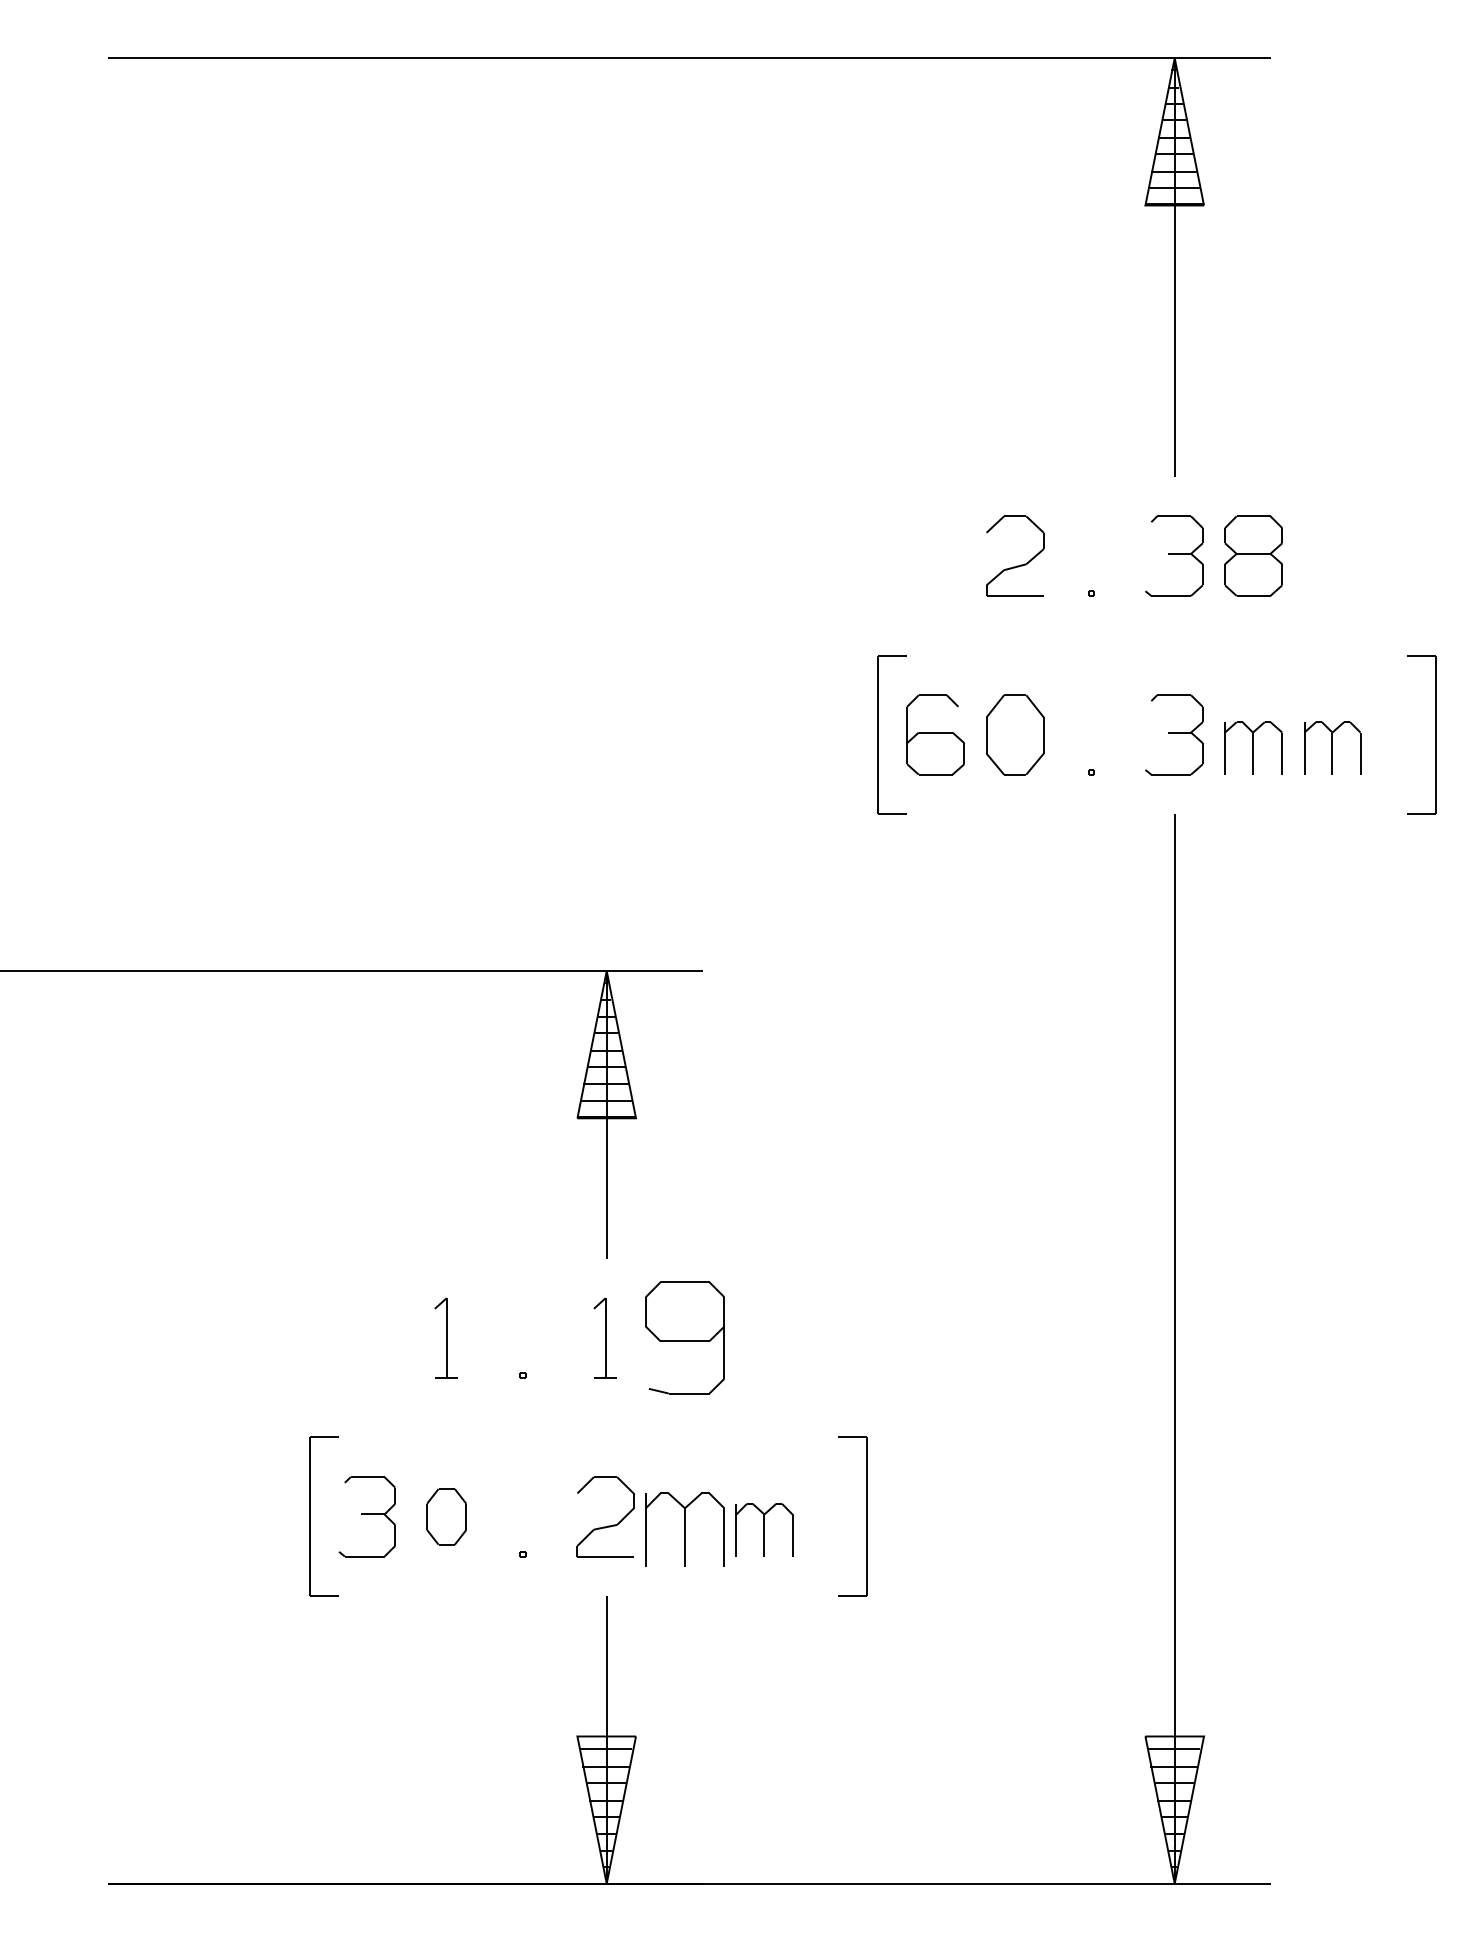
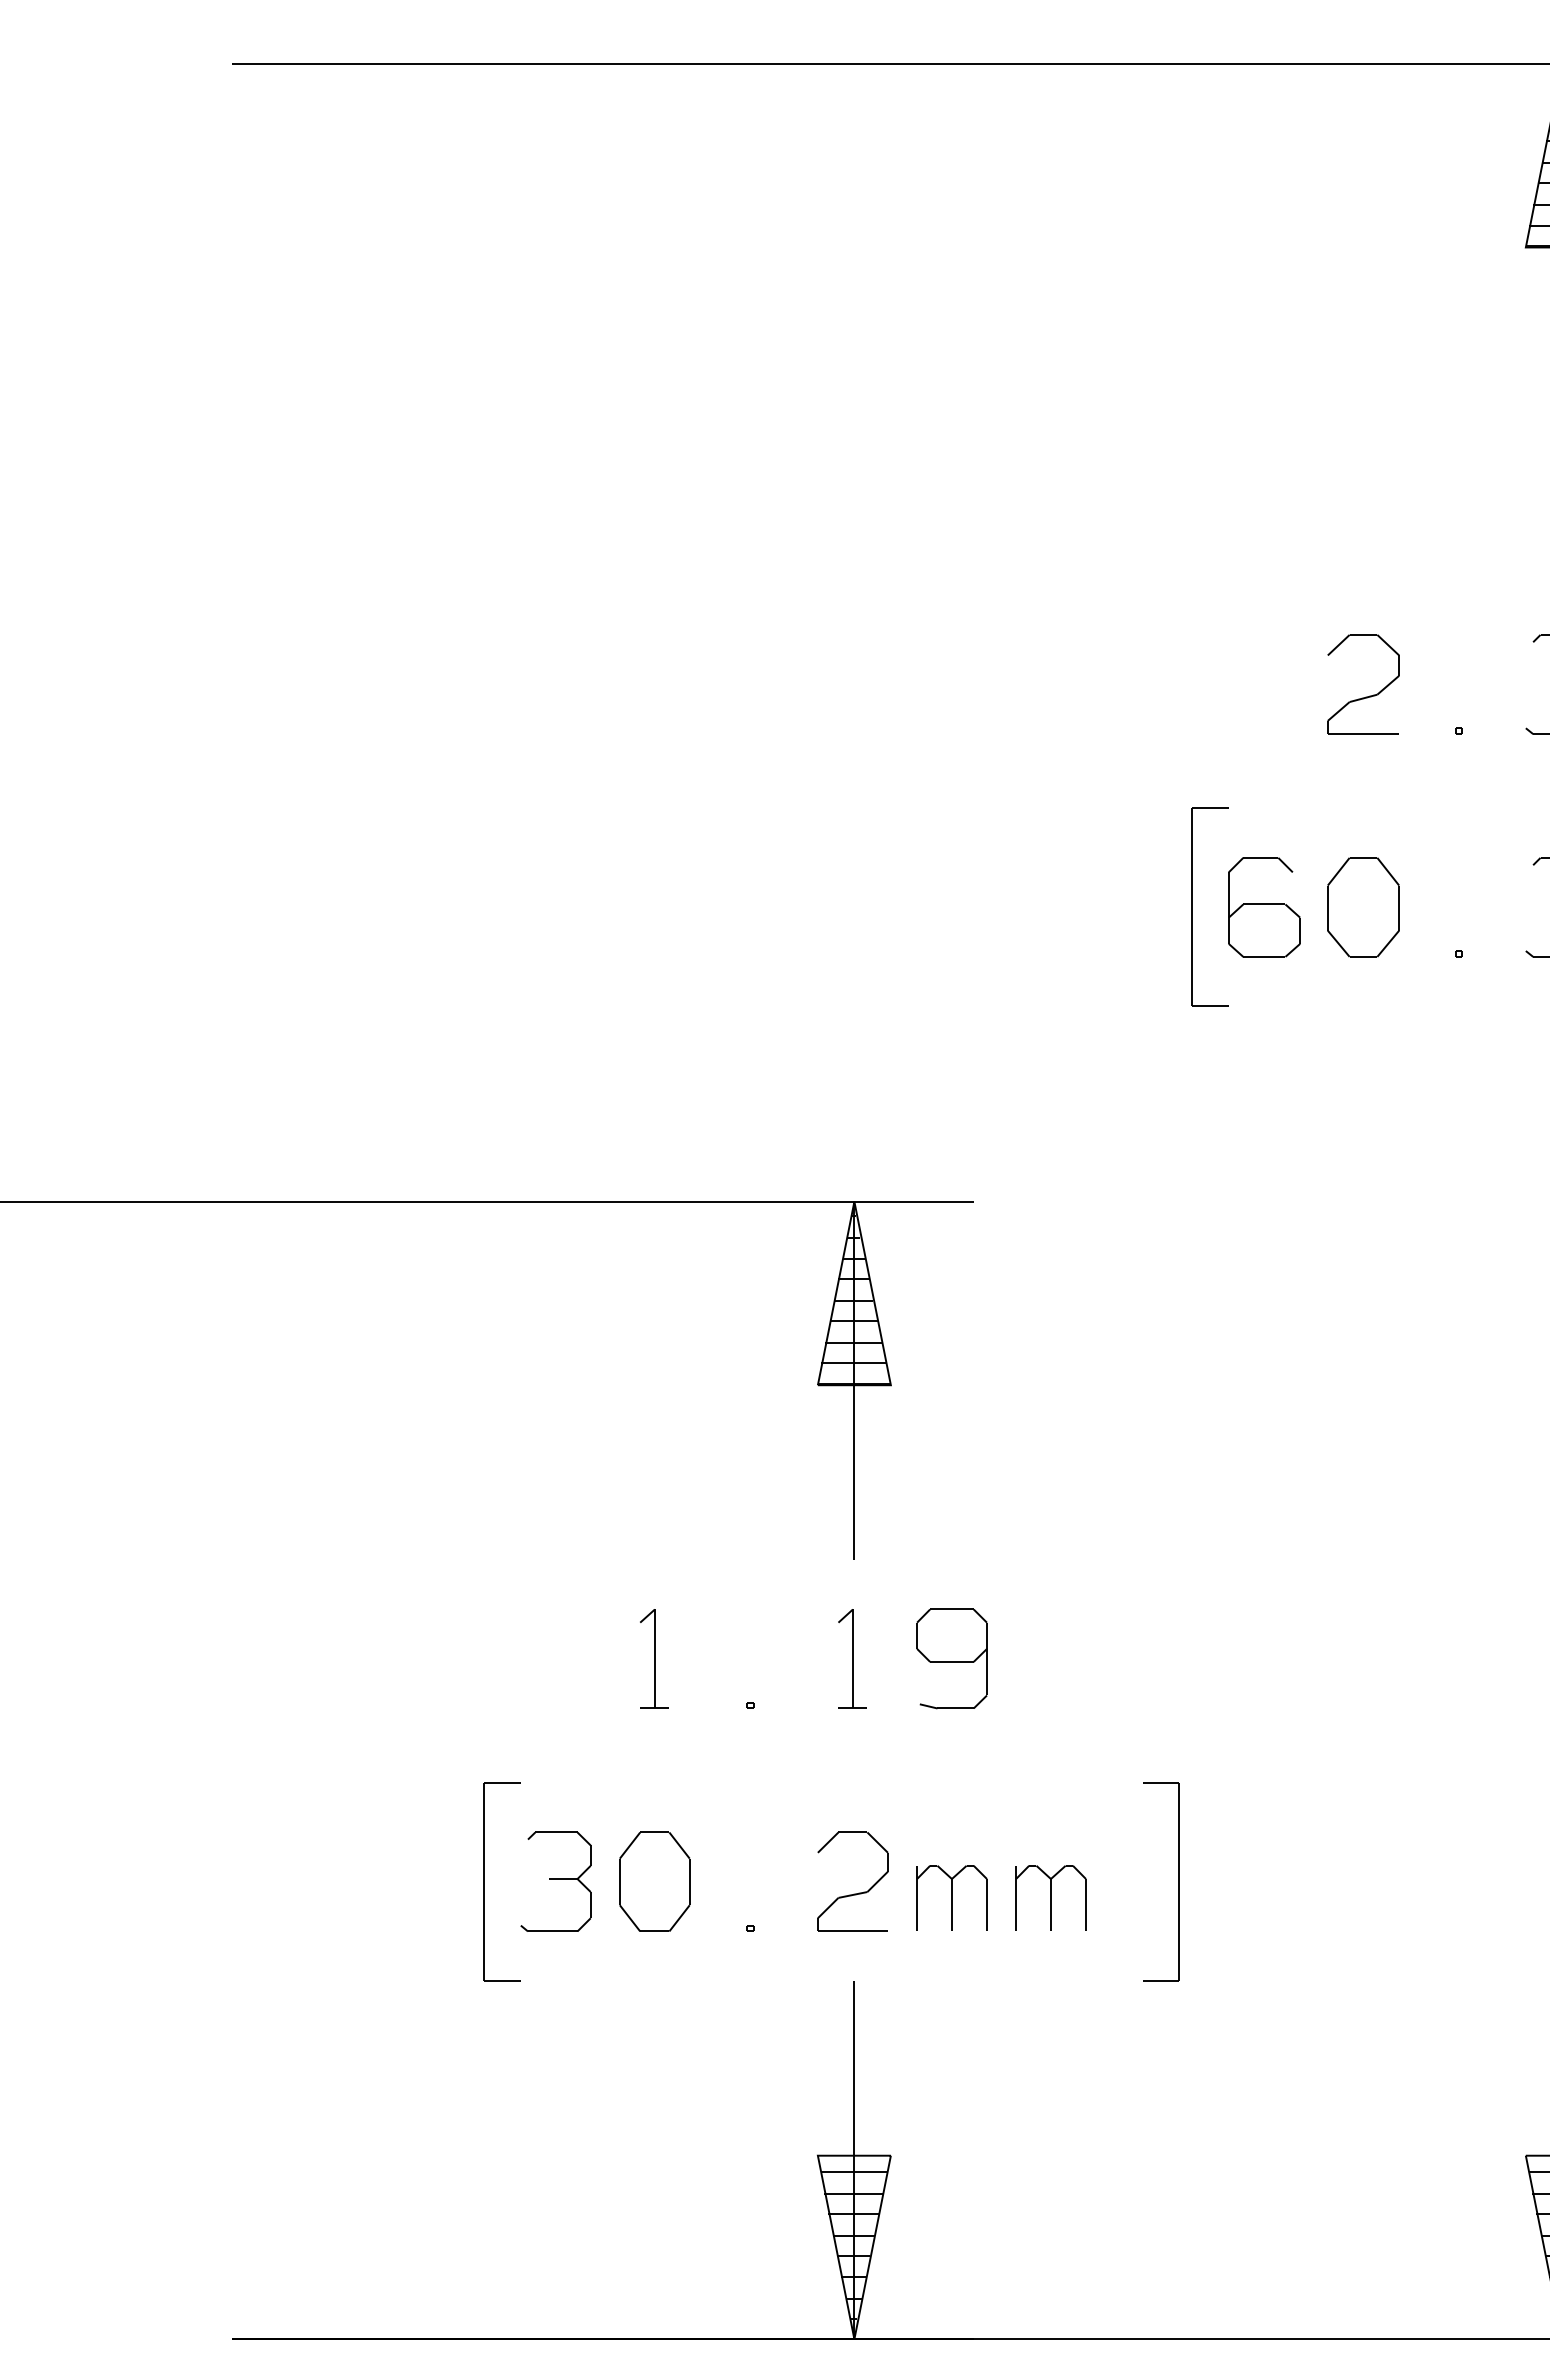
part: (684, 1337) -> (951, 1658), size x0.71
part: (446, 1516) -> (654, 1881), size x1.43
part: (684, 1529) -> (951, 1897), size x0.71

